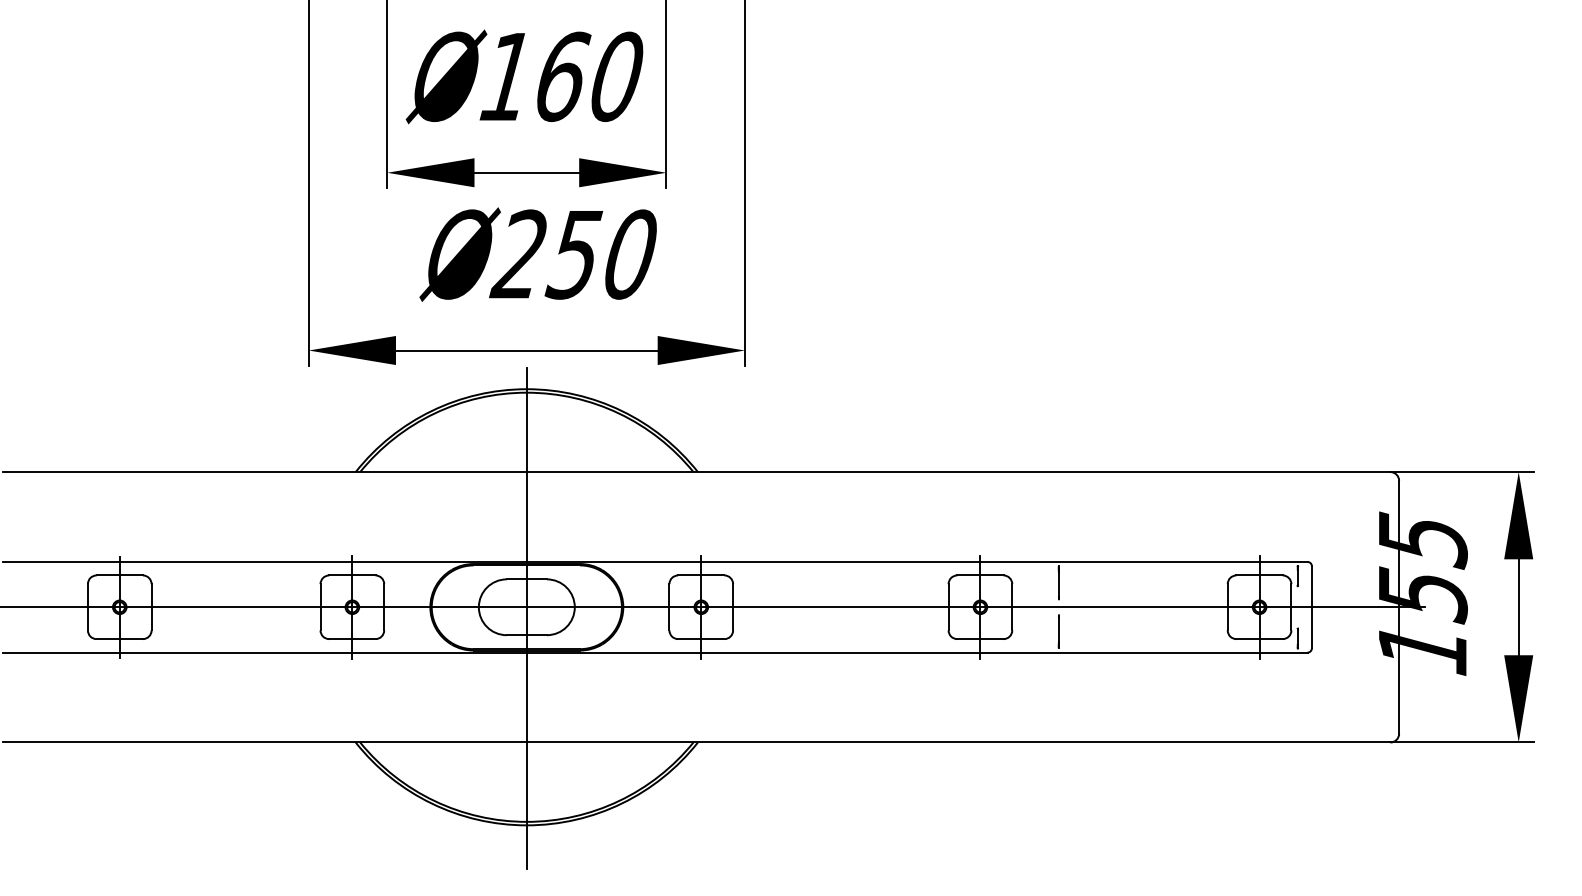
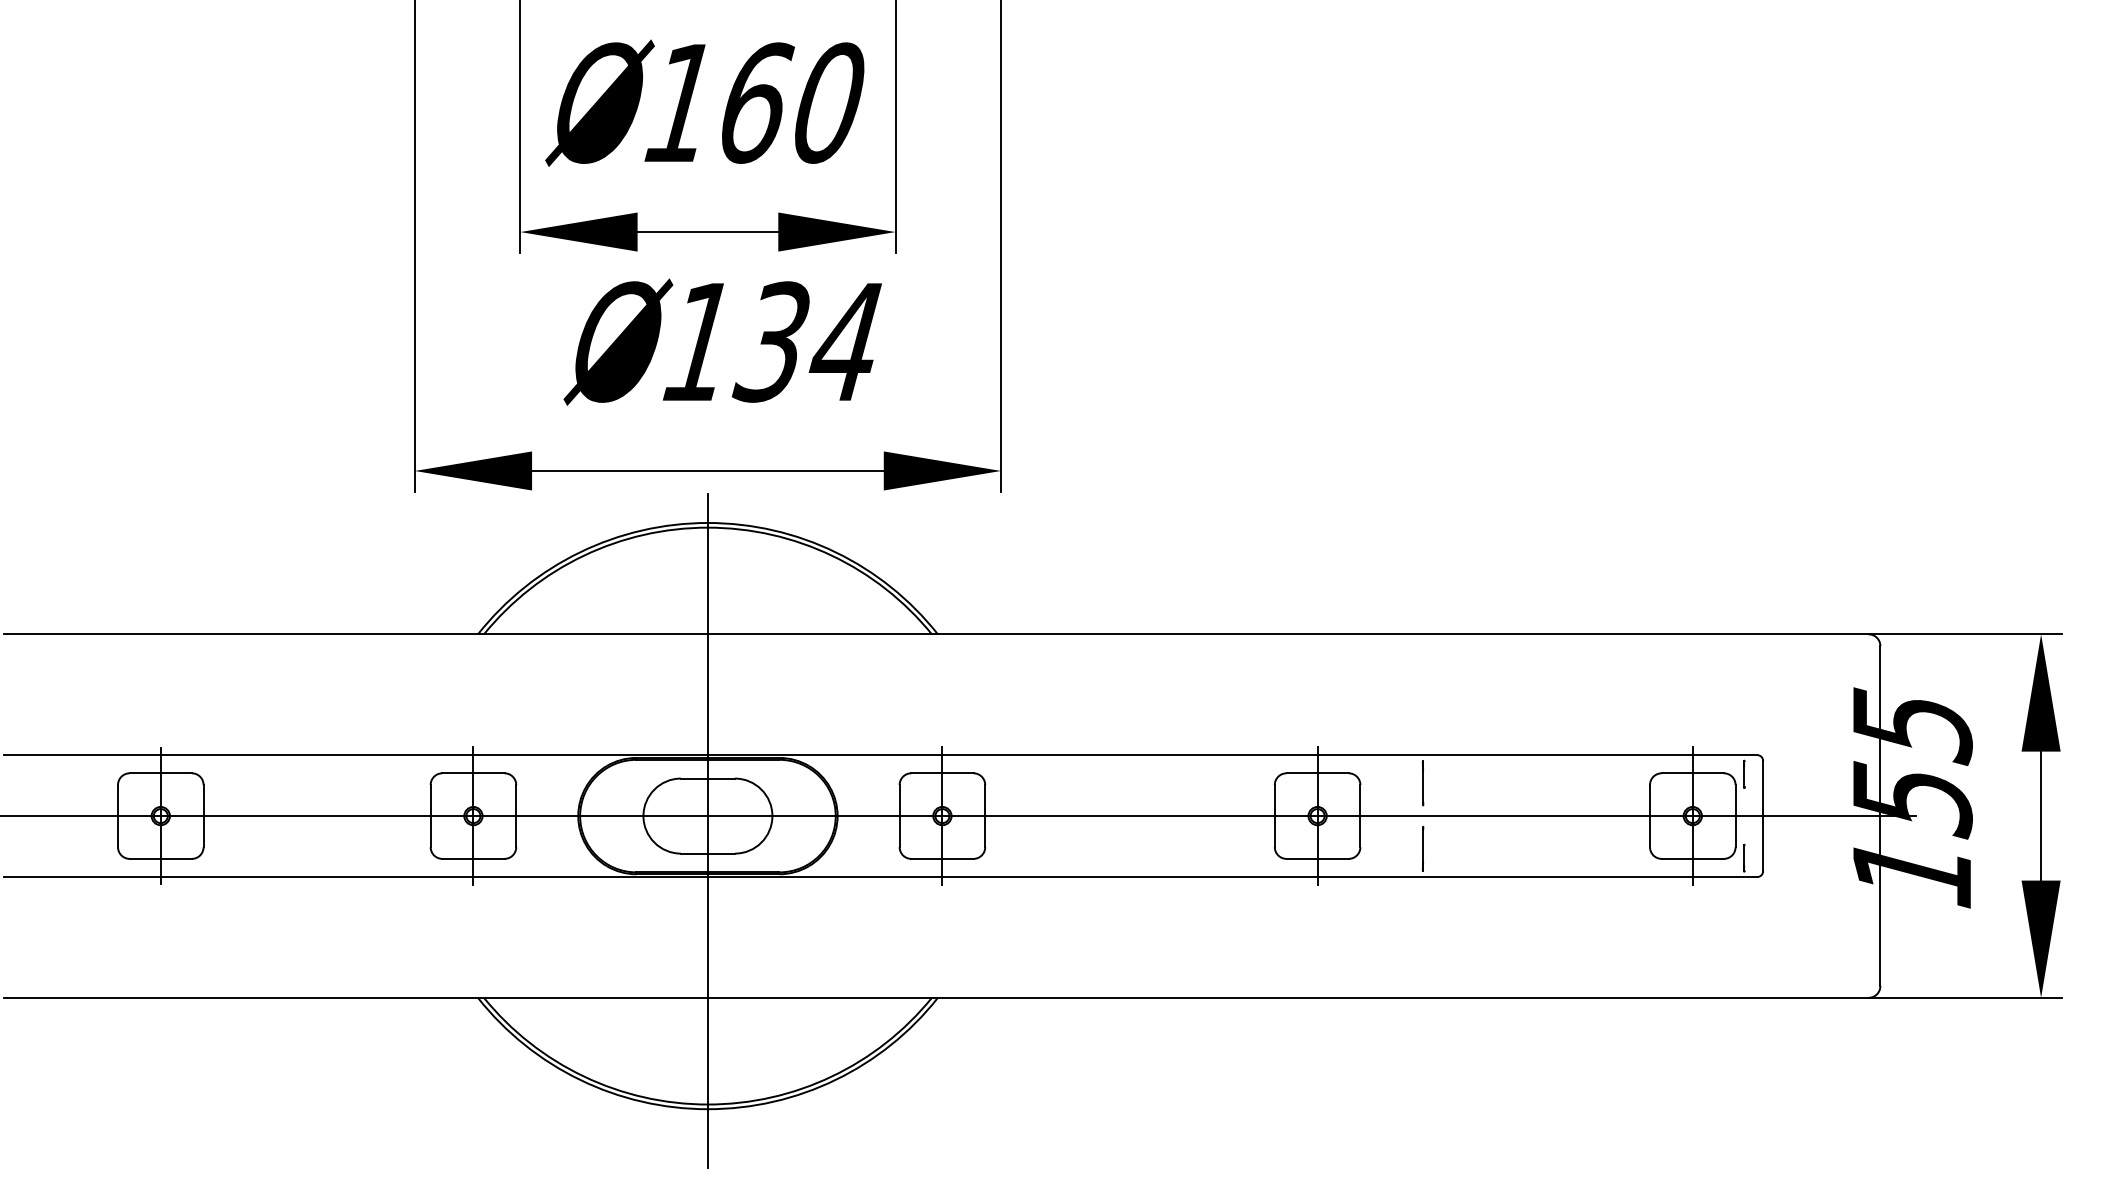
text: (572, 254) -> (769, 341), 250 -> 134

